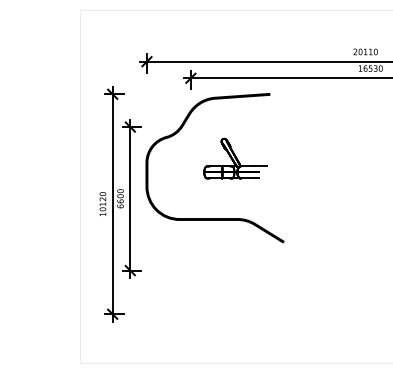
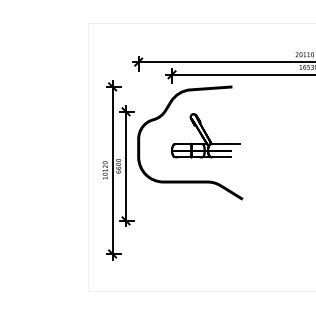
part: (234, 158) -> (205, 135), size x1.43

